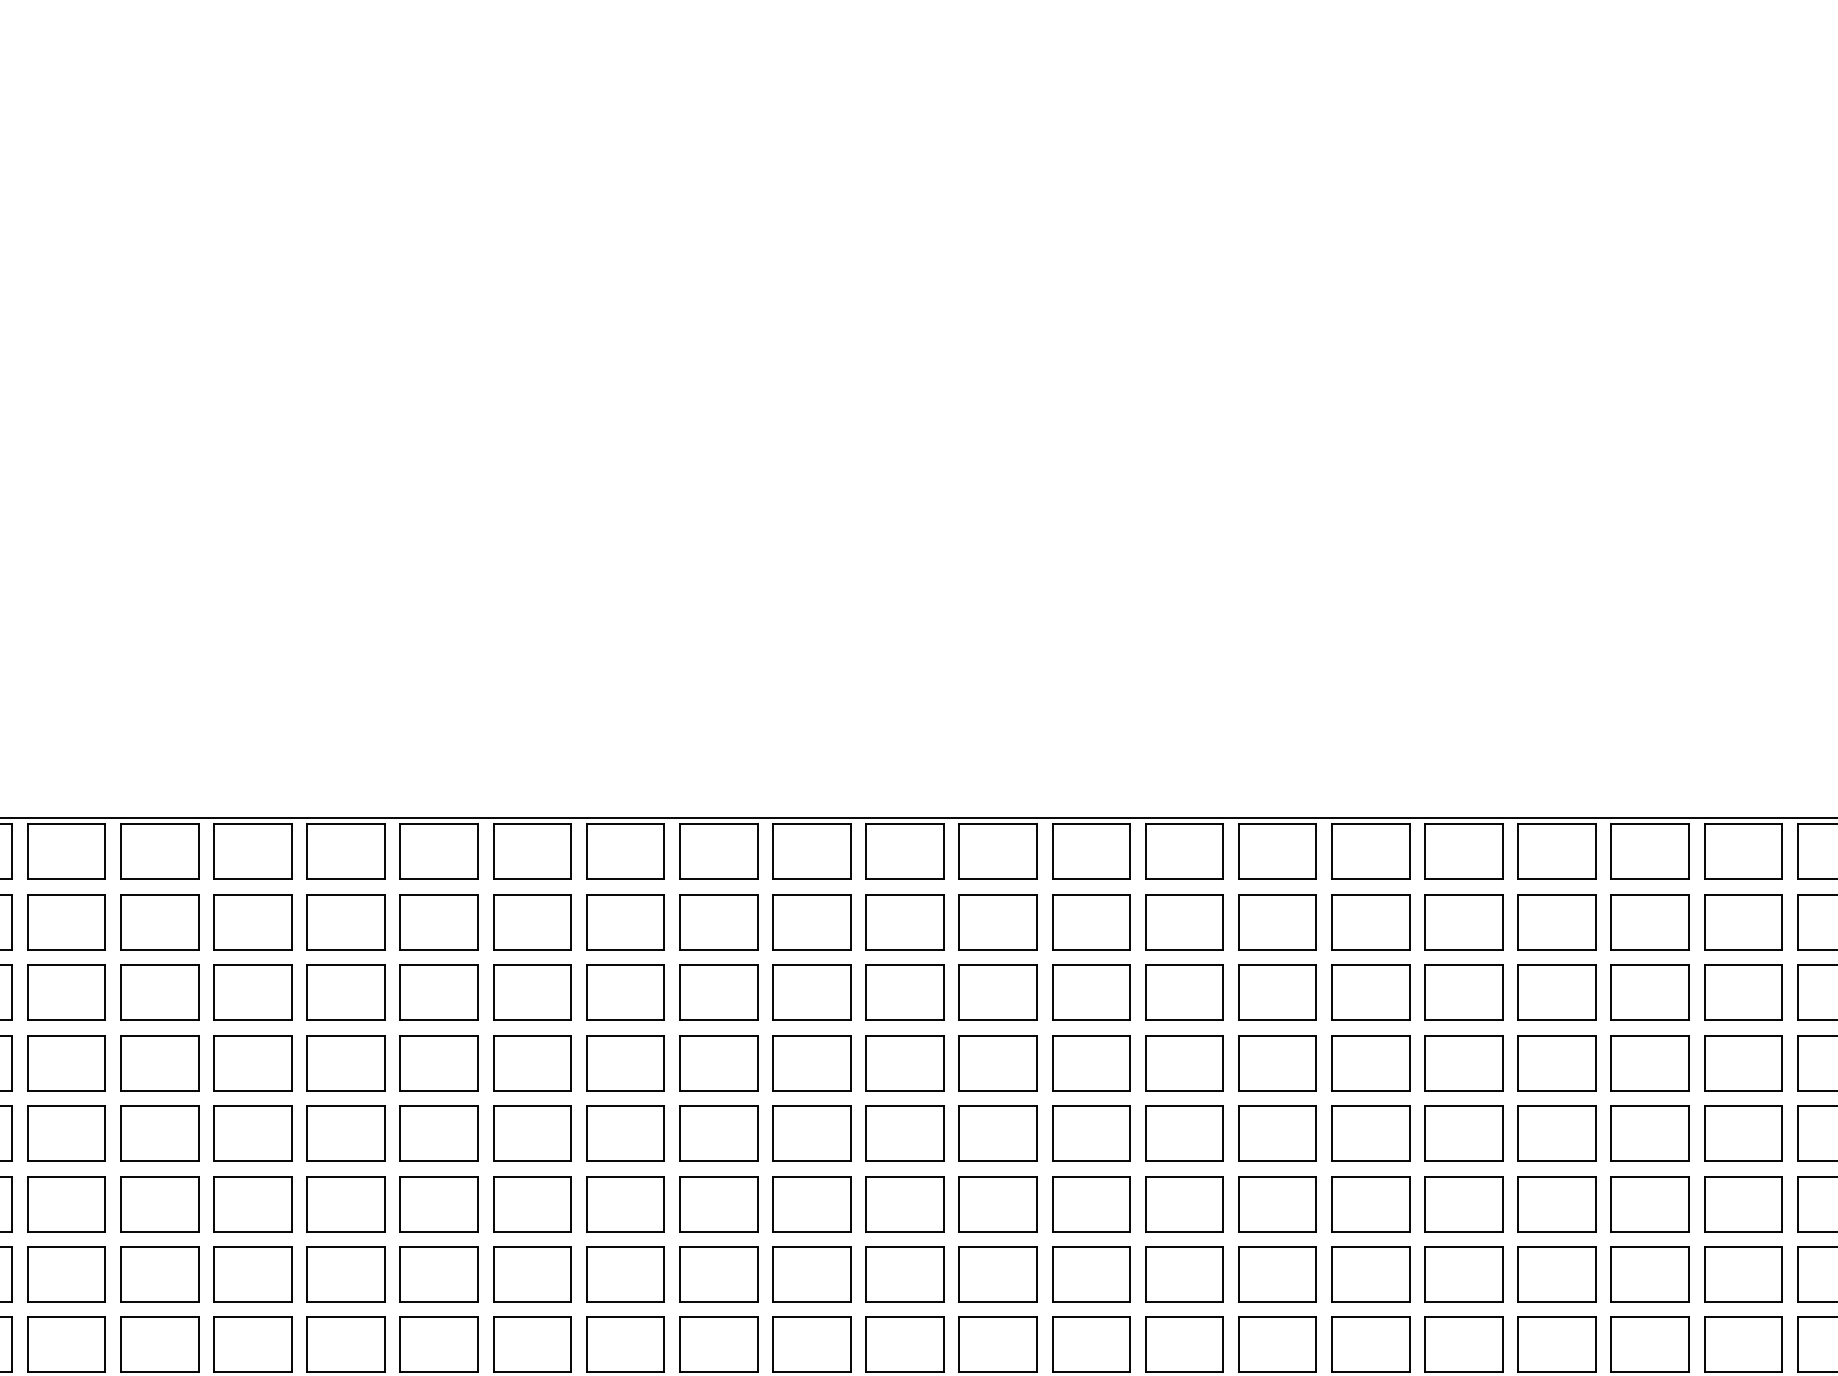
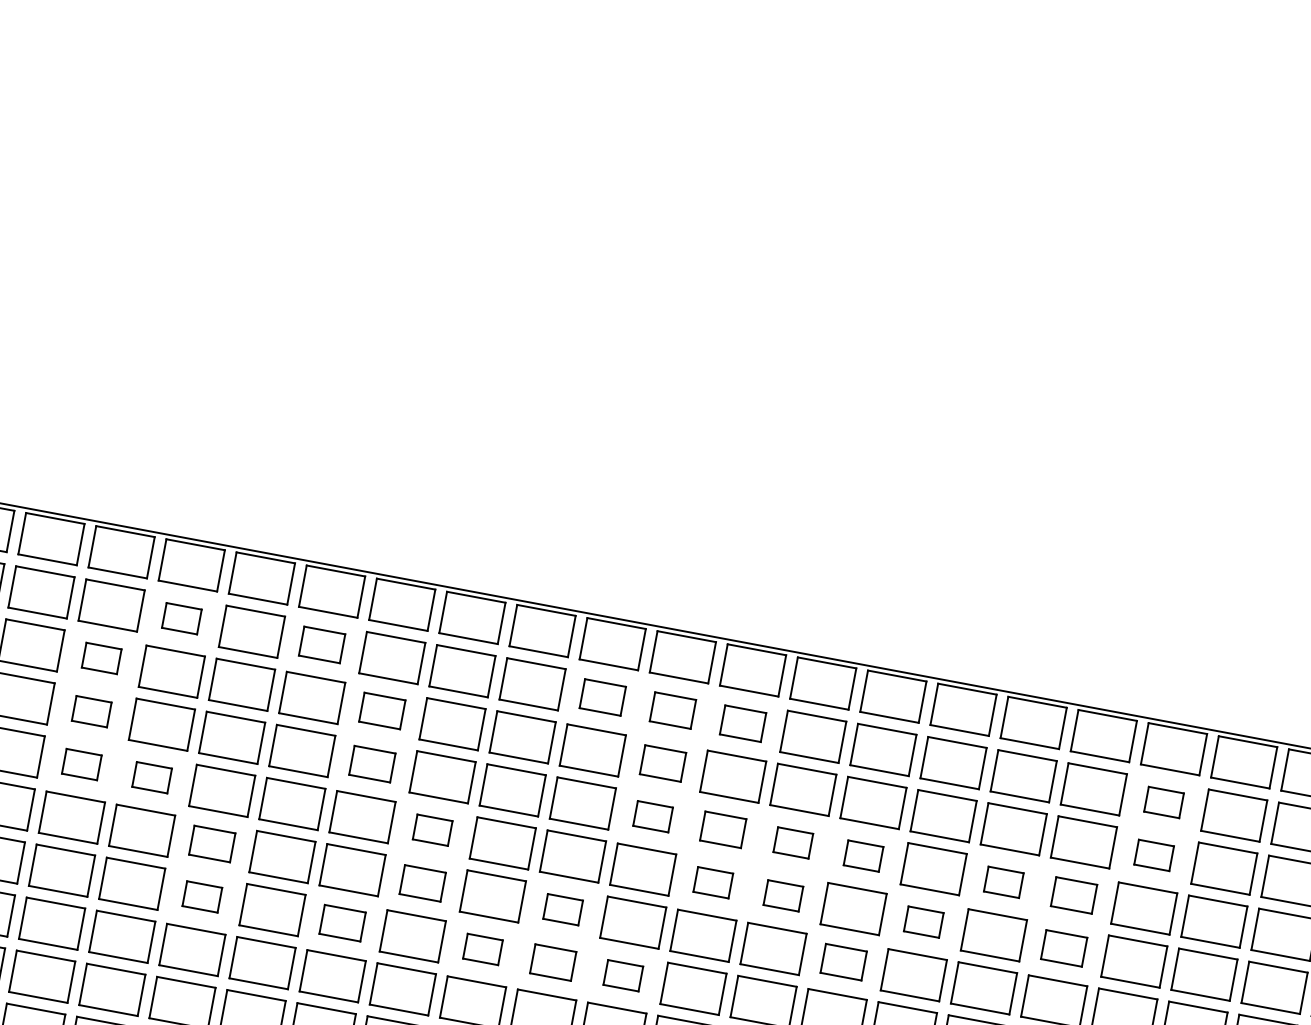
part: (159, 922) -> (181, 618), size x0.6
part: (345, 922) -> (321, 644), size x0.7
part: (718, 922) -> (602, 697), size x0.7
part: (811, 922) -> (672, 710), size x0.7
part: (904, 922) -> (742, 723), size x0.7
part: (1463, 922) -> (1163, 802), size x0.6
part: (66, 992) -> (101, 658), size x0.6
part: (438, 992) -> (381, 710), size x0.7
part: (811, 992) -> (662, 763), size x0.7
part: (1463, 992) -> (1153, 855), size x0.6
part: (66, 1063) -> (91, 711), size x0.6
part: (438, 1063) -> (371, 764), size x0.7
part: (811, 1063) -> (652, 816), size x0.6
part: (904, 1063) -> (722, 829), size x0.7
part: (997, 1063) -> (792, 843), size x0.6
part: (1091, 1063) -> (863, 856), size x0.6
part: (1277, 1063) -> (1003, 882), size x0.6
part: (1370, 1063) -> (1073, 895), size x0.7
part: (66, 1133) -> (81, 764), size x0.6
part: (159, 1133) -> (151, 777), size x0.6
part: (532, 1133) -> (432, 830), size x0.6
part: (904, 1133) -> (712, 882), size x0.6
part: (997, 1133) -> (782, 895), size x0.6
part: (1184, 1133) -> (923, 922), size x0.6
part: (1370, 1133) -> (1063, 948), size x0.7
part: (252, 1204) -> (211, 844), size x0.7
part: (532, 1204) -> (422, 883), size x0.7
part: (718, 1204) -> (562, 909), size x0.6
part: (1091, 1204) -> (843, 962), size x0.7
part: (252, 1274) -> (202, 896), size x0.6
part: (438, 1274) -> (342, 923), size x0.7
part: (625, 1274) -> (482, 949), size x0.6
part: (718, 1274) -> (552, 962), size x0.7
part: (811, 1274) -> (623, 975), size x0.6

